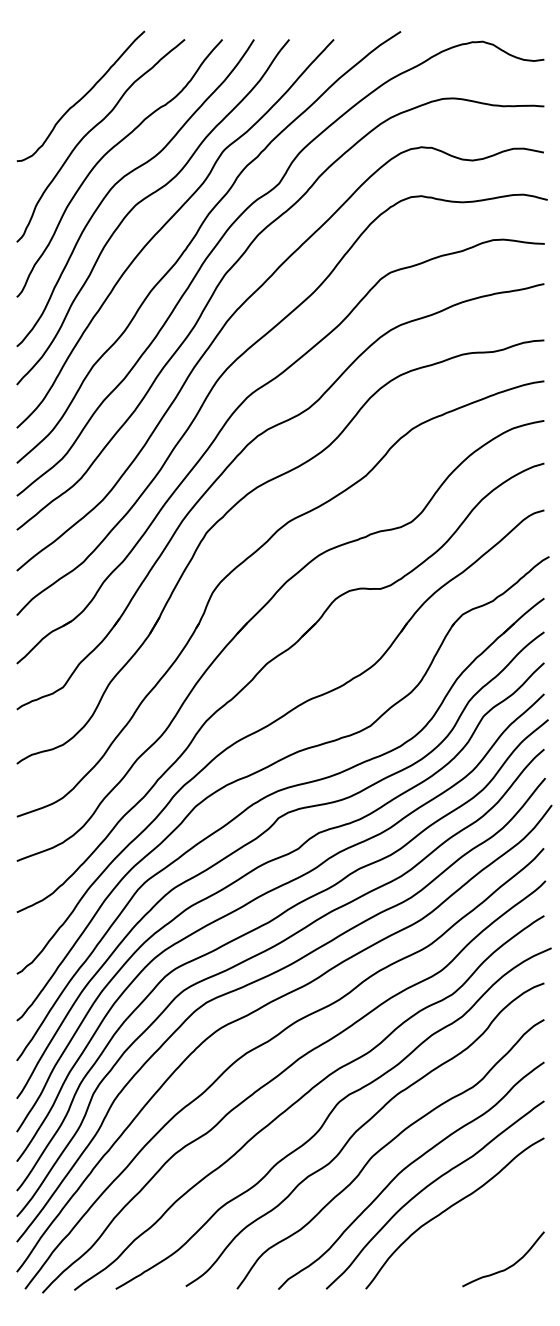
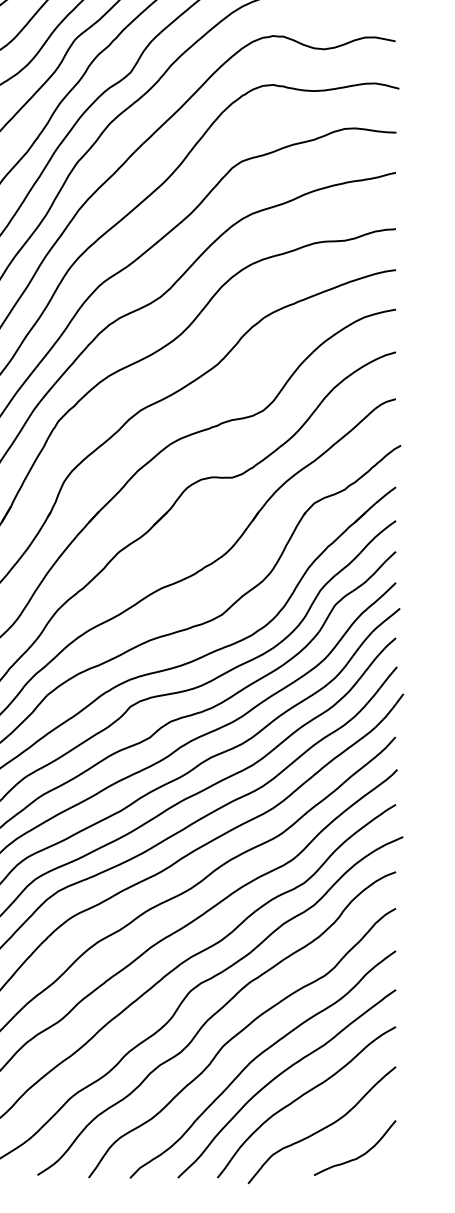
curve: (472, 1238) -> (324, 1127), added

